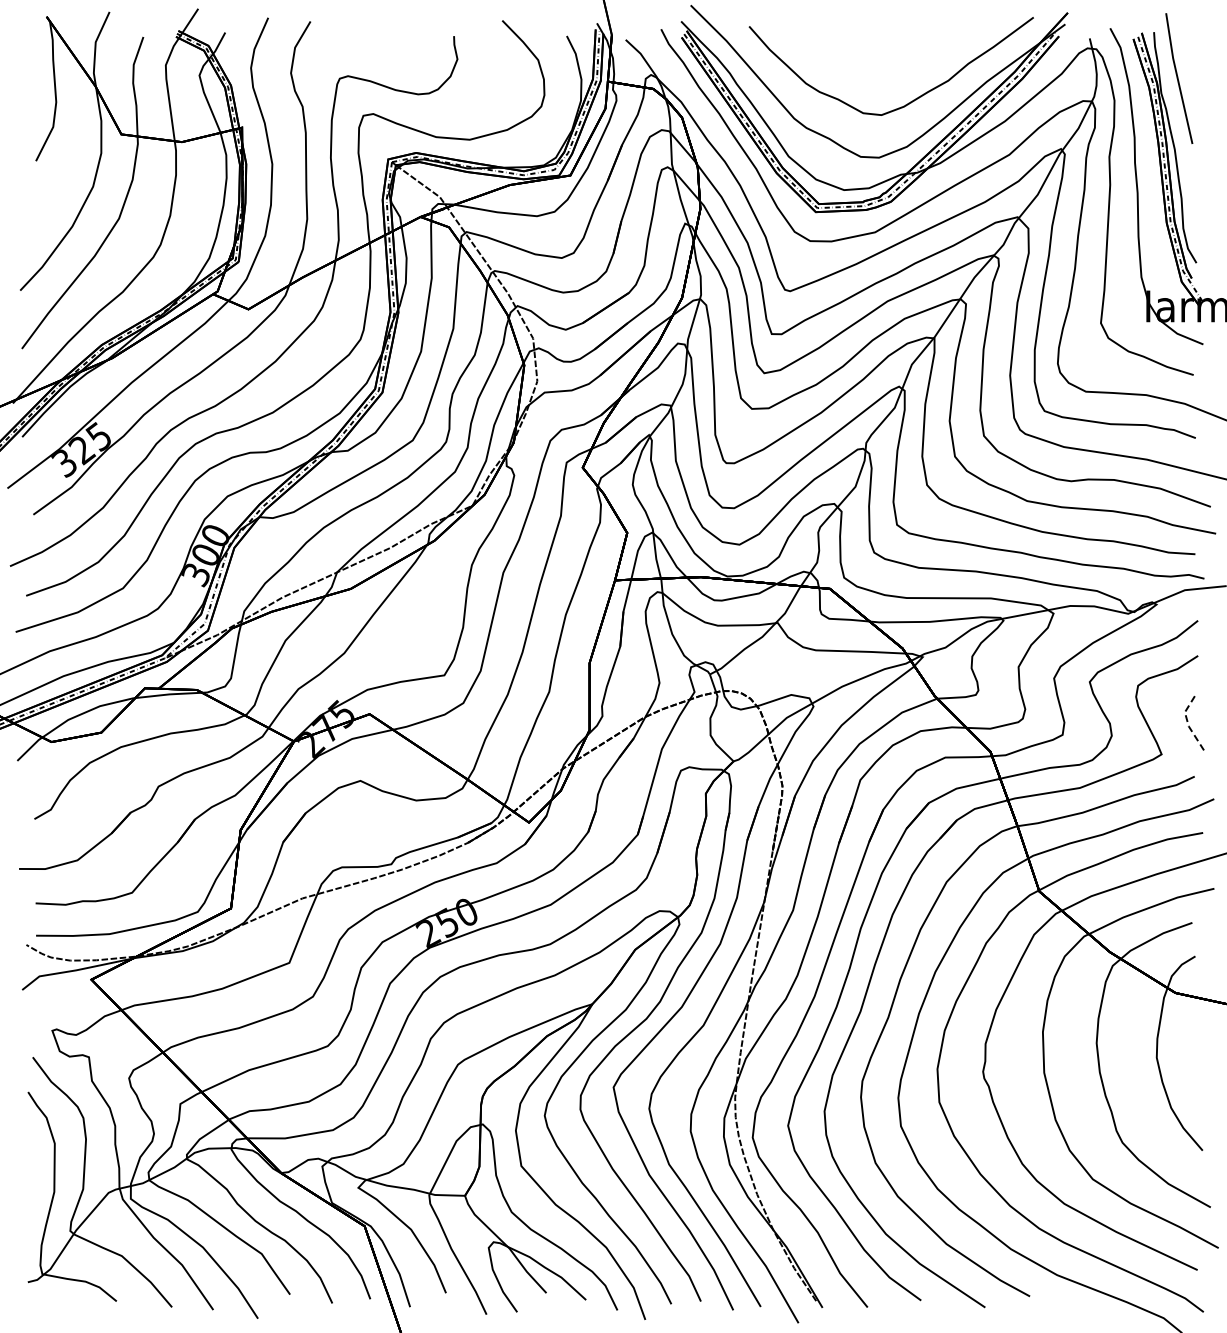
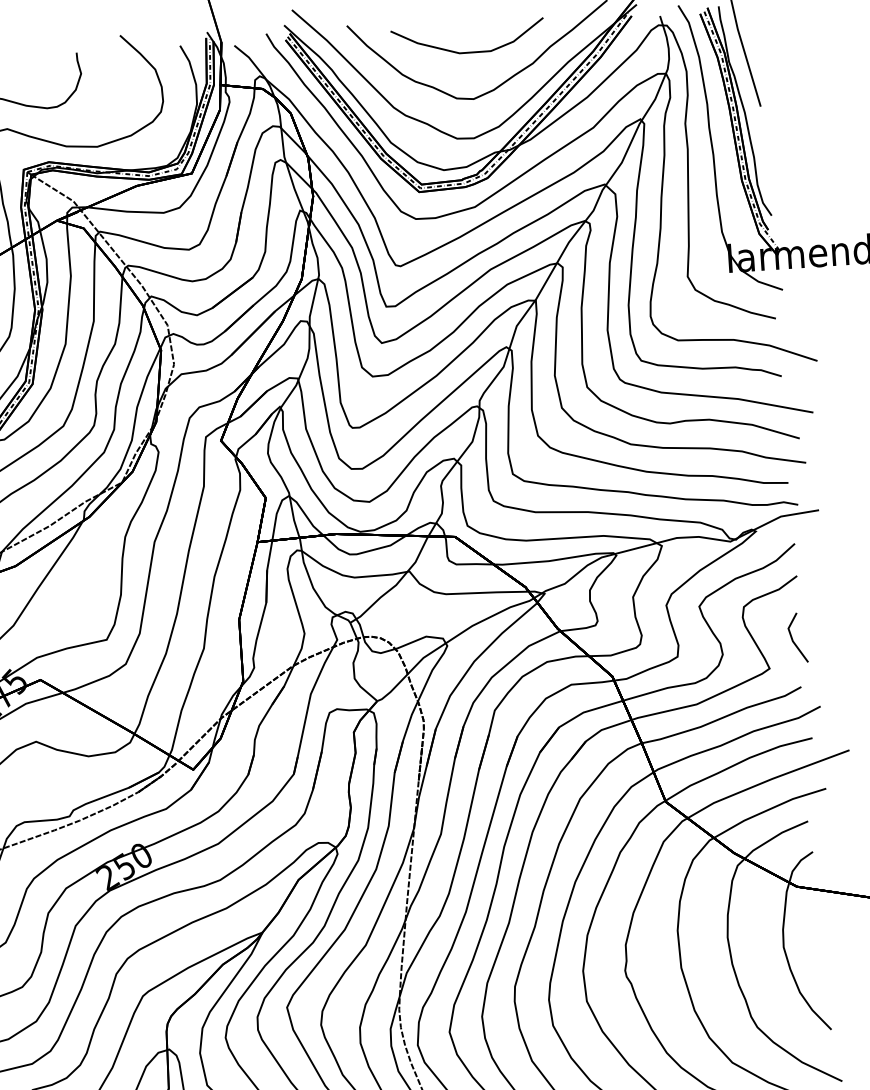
curve: (879, 63) -> (468, 51), added
line: (1188, 723) -> (792, 638), dashed -> solid

